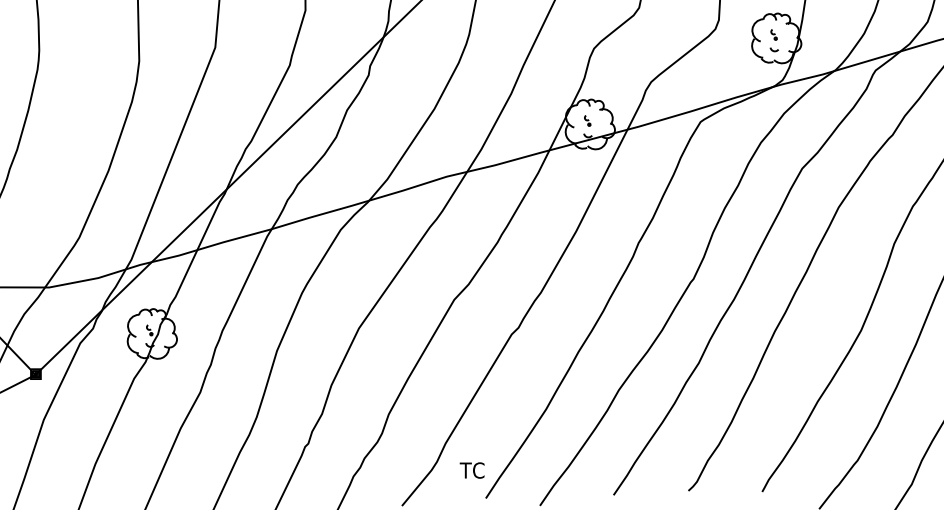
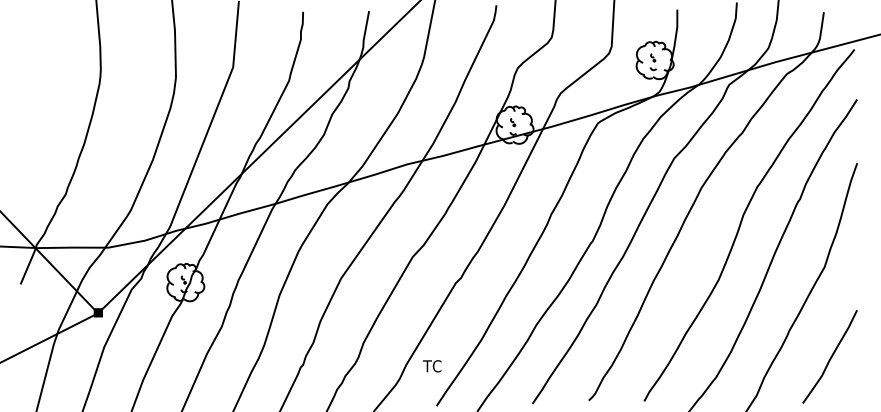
text: (472, 470) -> (432, 366), moved

